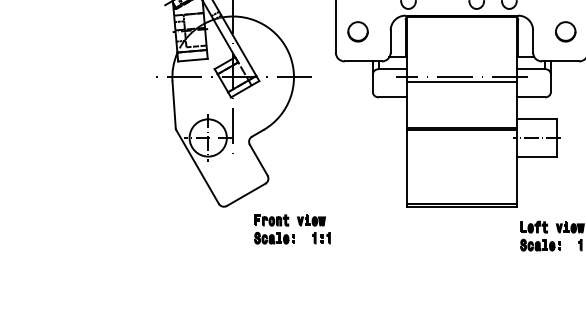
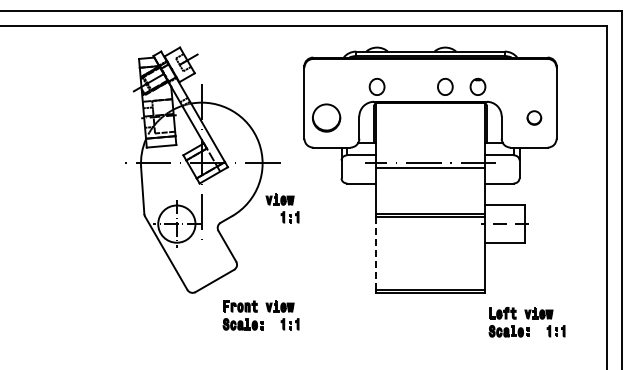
part: (357, 31) -> (326, 117), size x1.4
part: (565, 31) -> (534, 117), size x0.7
part: (313, 122) -> (282, 208), added
line: (406, 167) -> (375, 253), solid -> dashed

